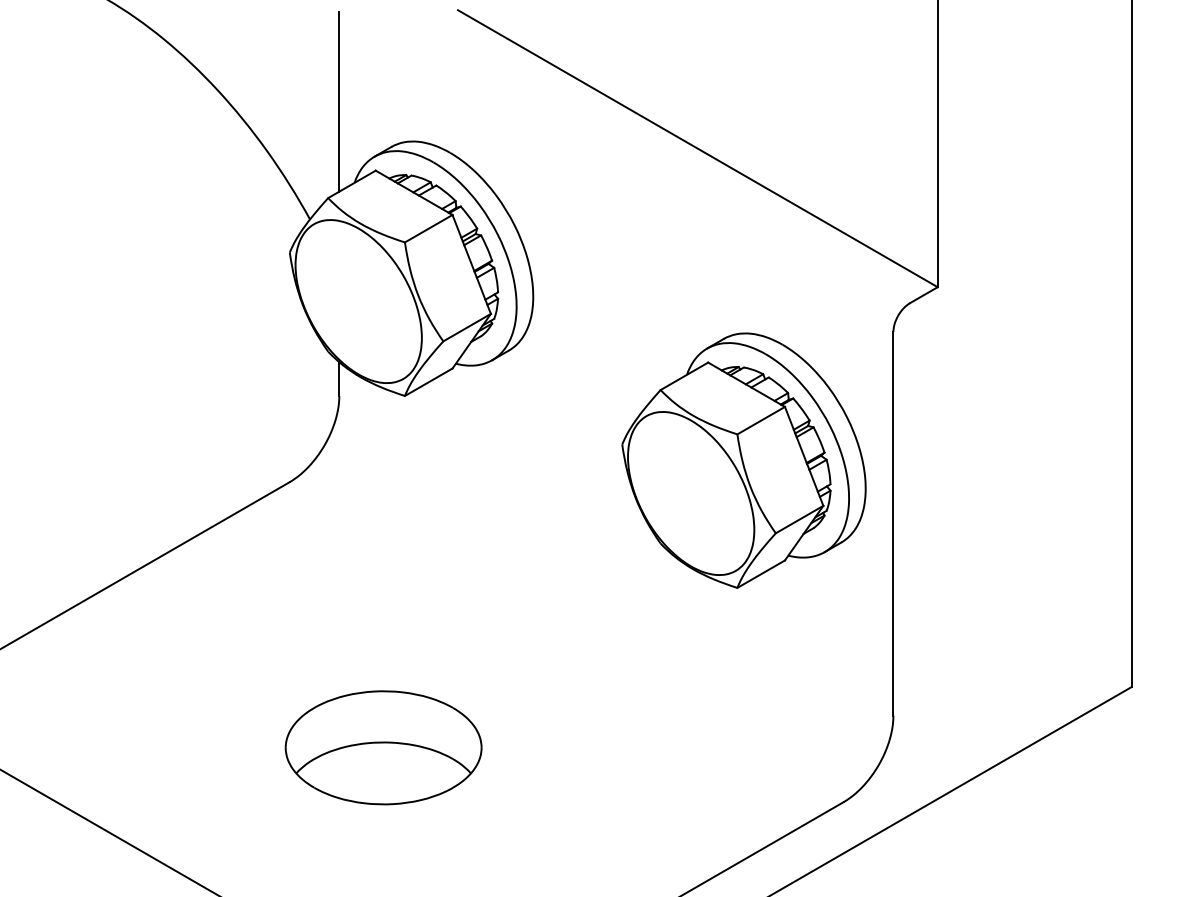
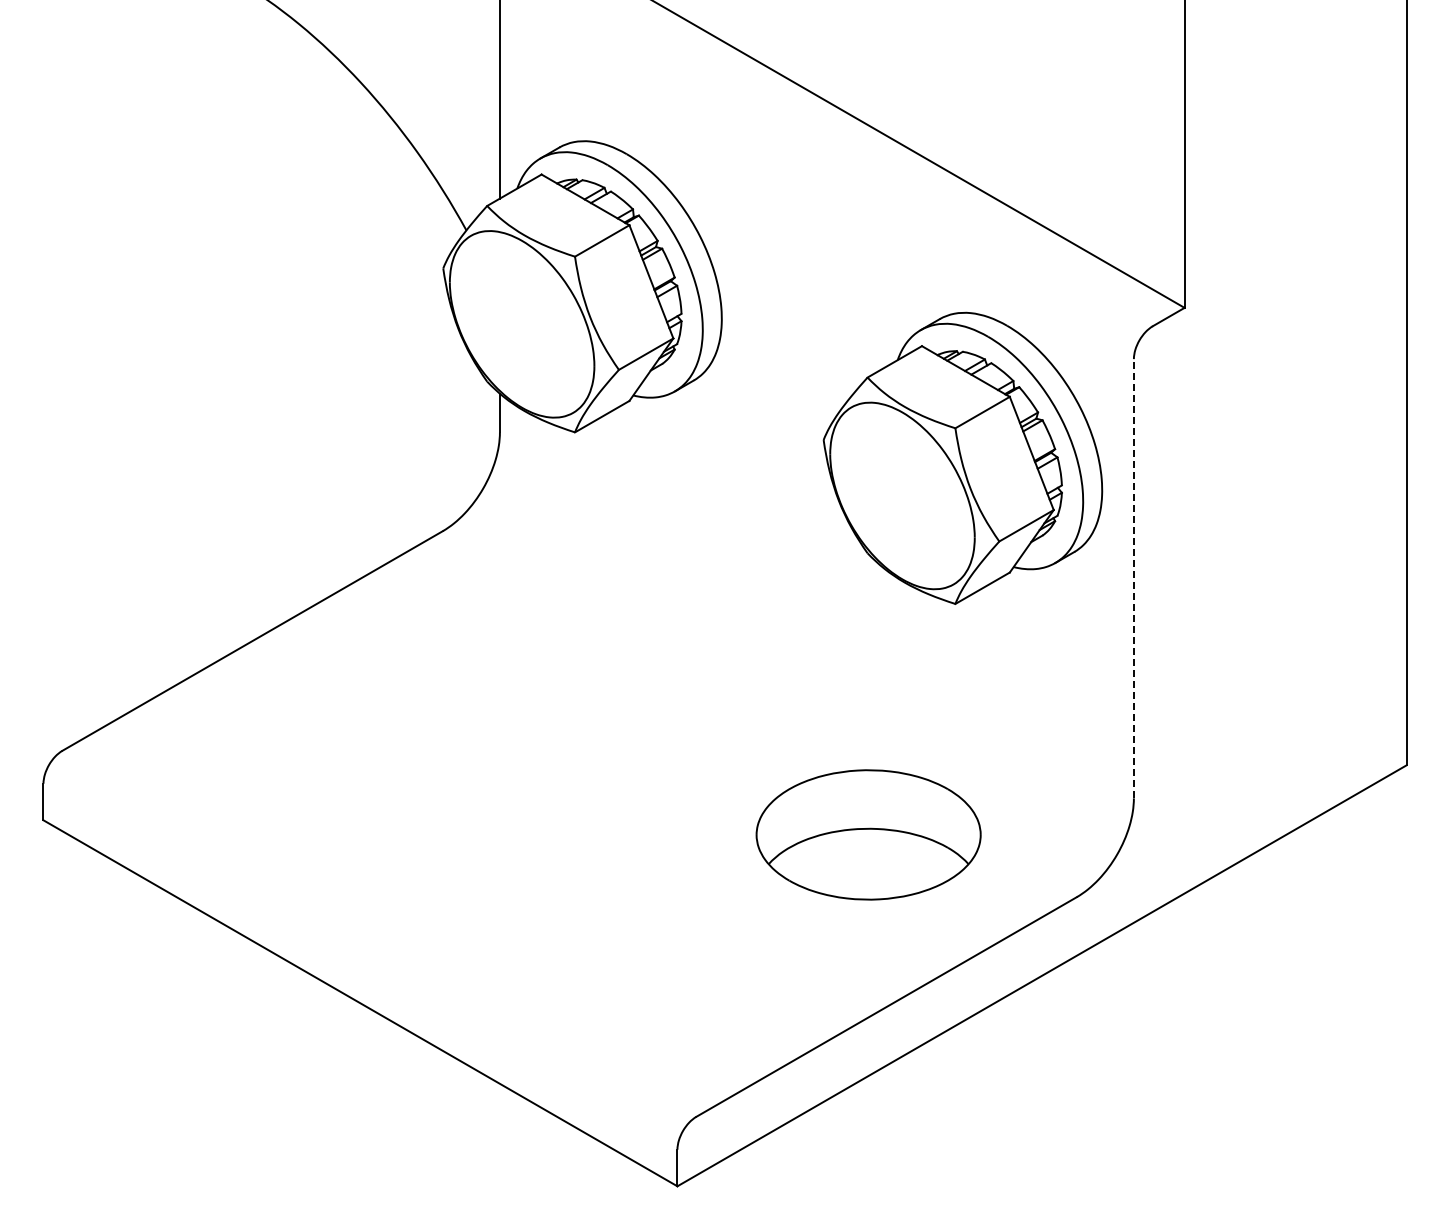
part: (743, 459) -> (962, 457), moved
line: (893, 523) -> (1133, 578), solid -> dashed
part: (383, 747) -> (868, 834), moved

